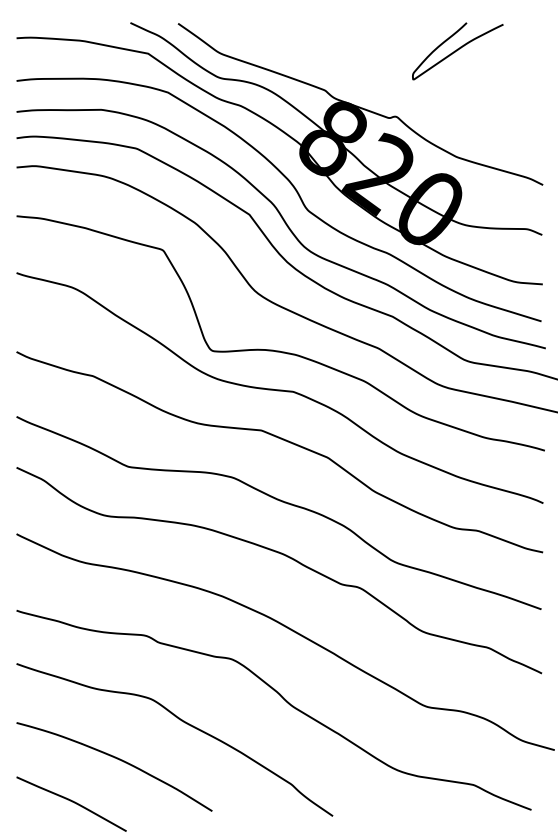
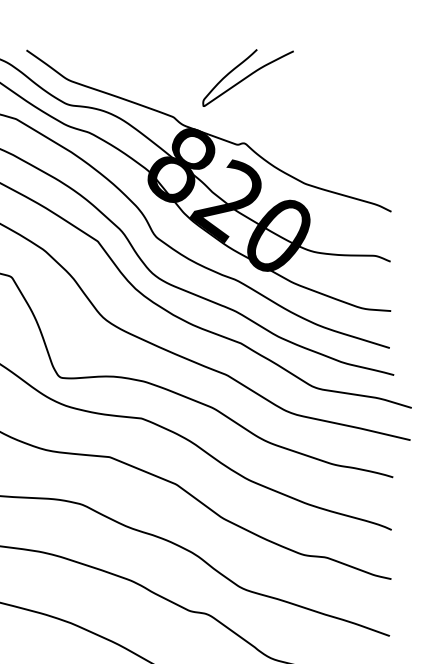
curve: (457, 51) -> (247, 78), moved

